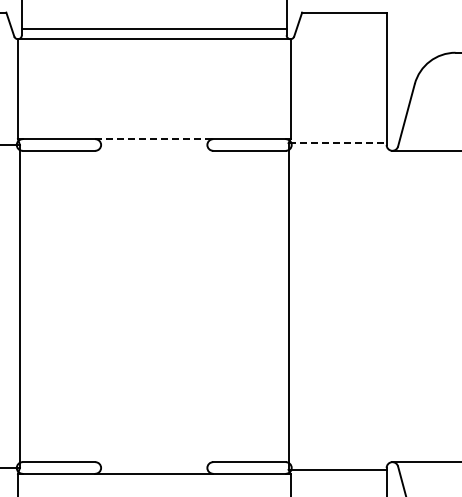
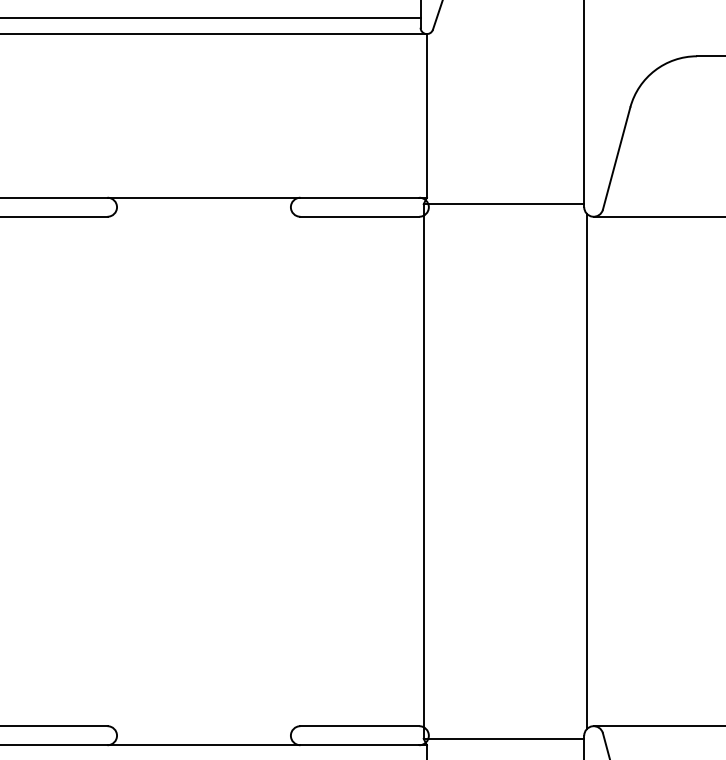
line: (154, 139) -> (204, 198), dashed -> solid
line: (338, 143) -> (505, 204), dashed -> solid
line: (388, 306) -> (587, 471), added

